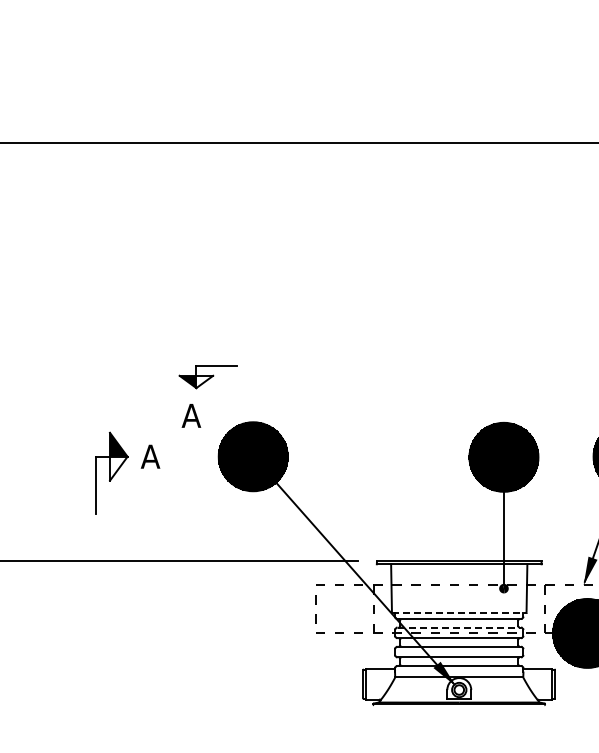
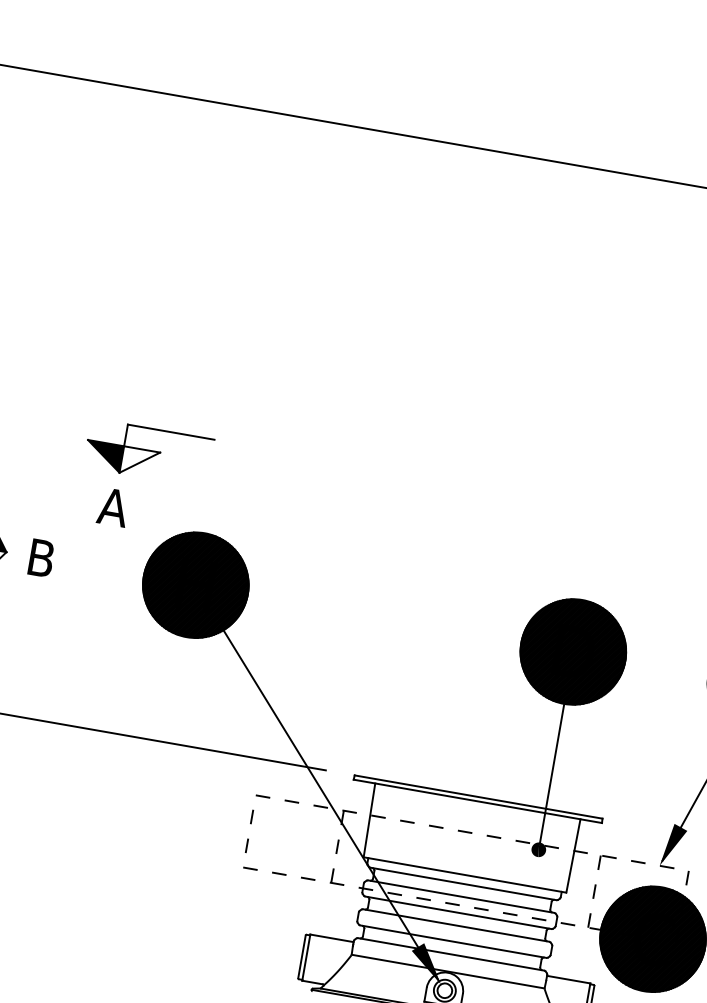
part: (207, 376) -> (148, 452), size x1.43
text: (150, 456) -> (41, 557), A -> B
line: (459, 613) -> (465, 875), dashed -> solid
line: (459, 627) -> (461, 896), dashed -> solid

